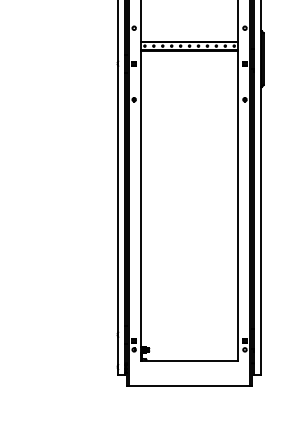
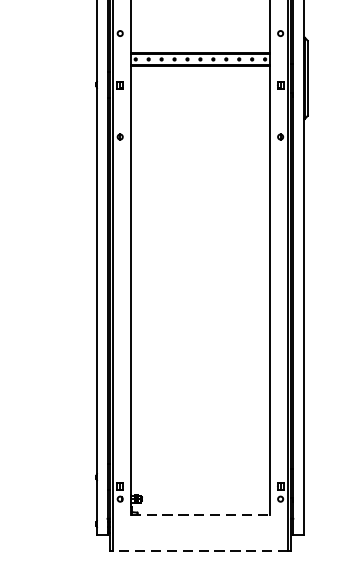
line: (190, 360) -> (201, 514), solid -> dashed
line: (189, 385) -> (200, 550), solid -> dashed

